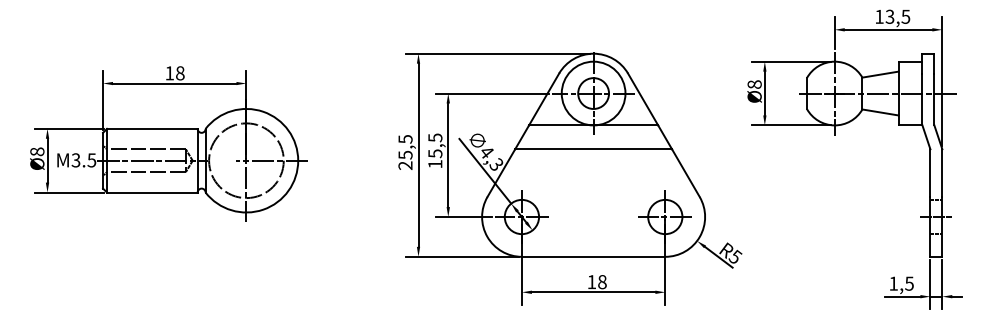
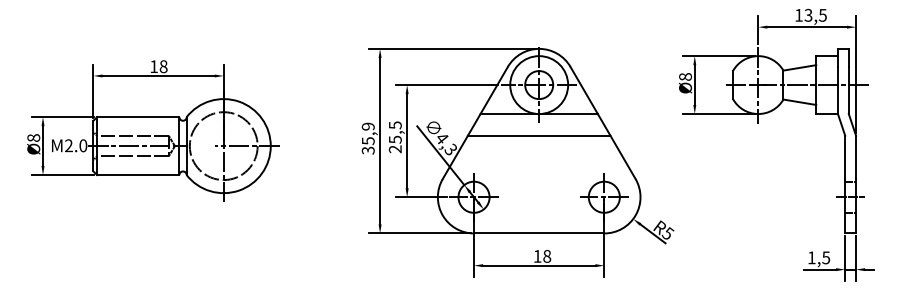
text: (405, 152) -> (368, 138), 25,5 -> 35,9
text: (83, 160) -> (75, 145), M3.5 -> M2.0
text: (435, 164) -> (395, 149), 15,5 -> 25,5

